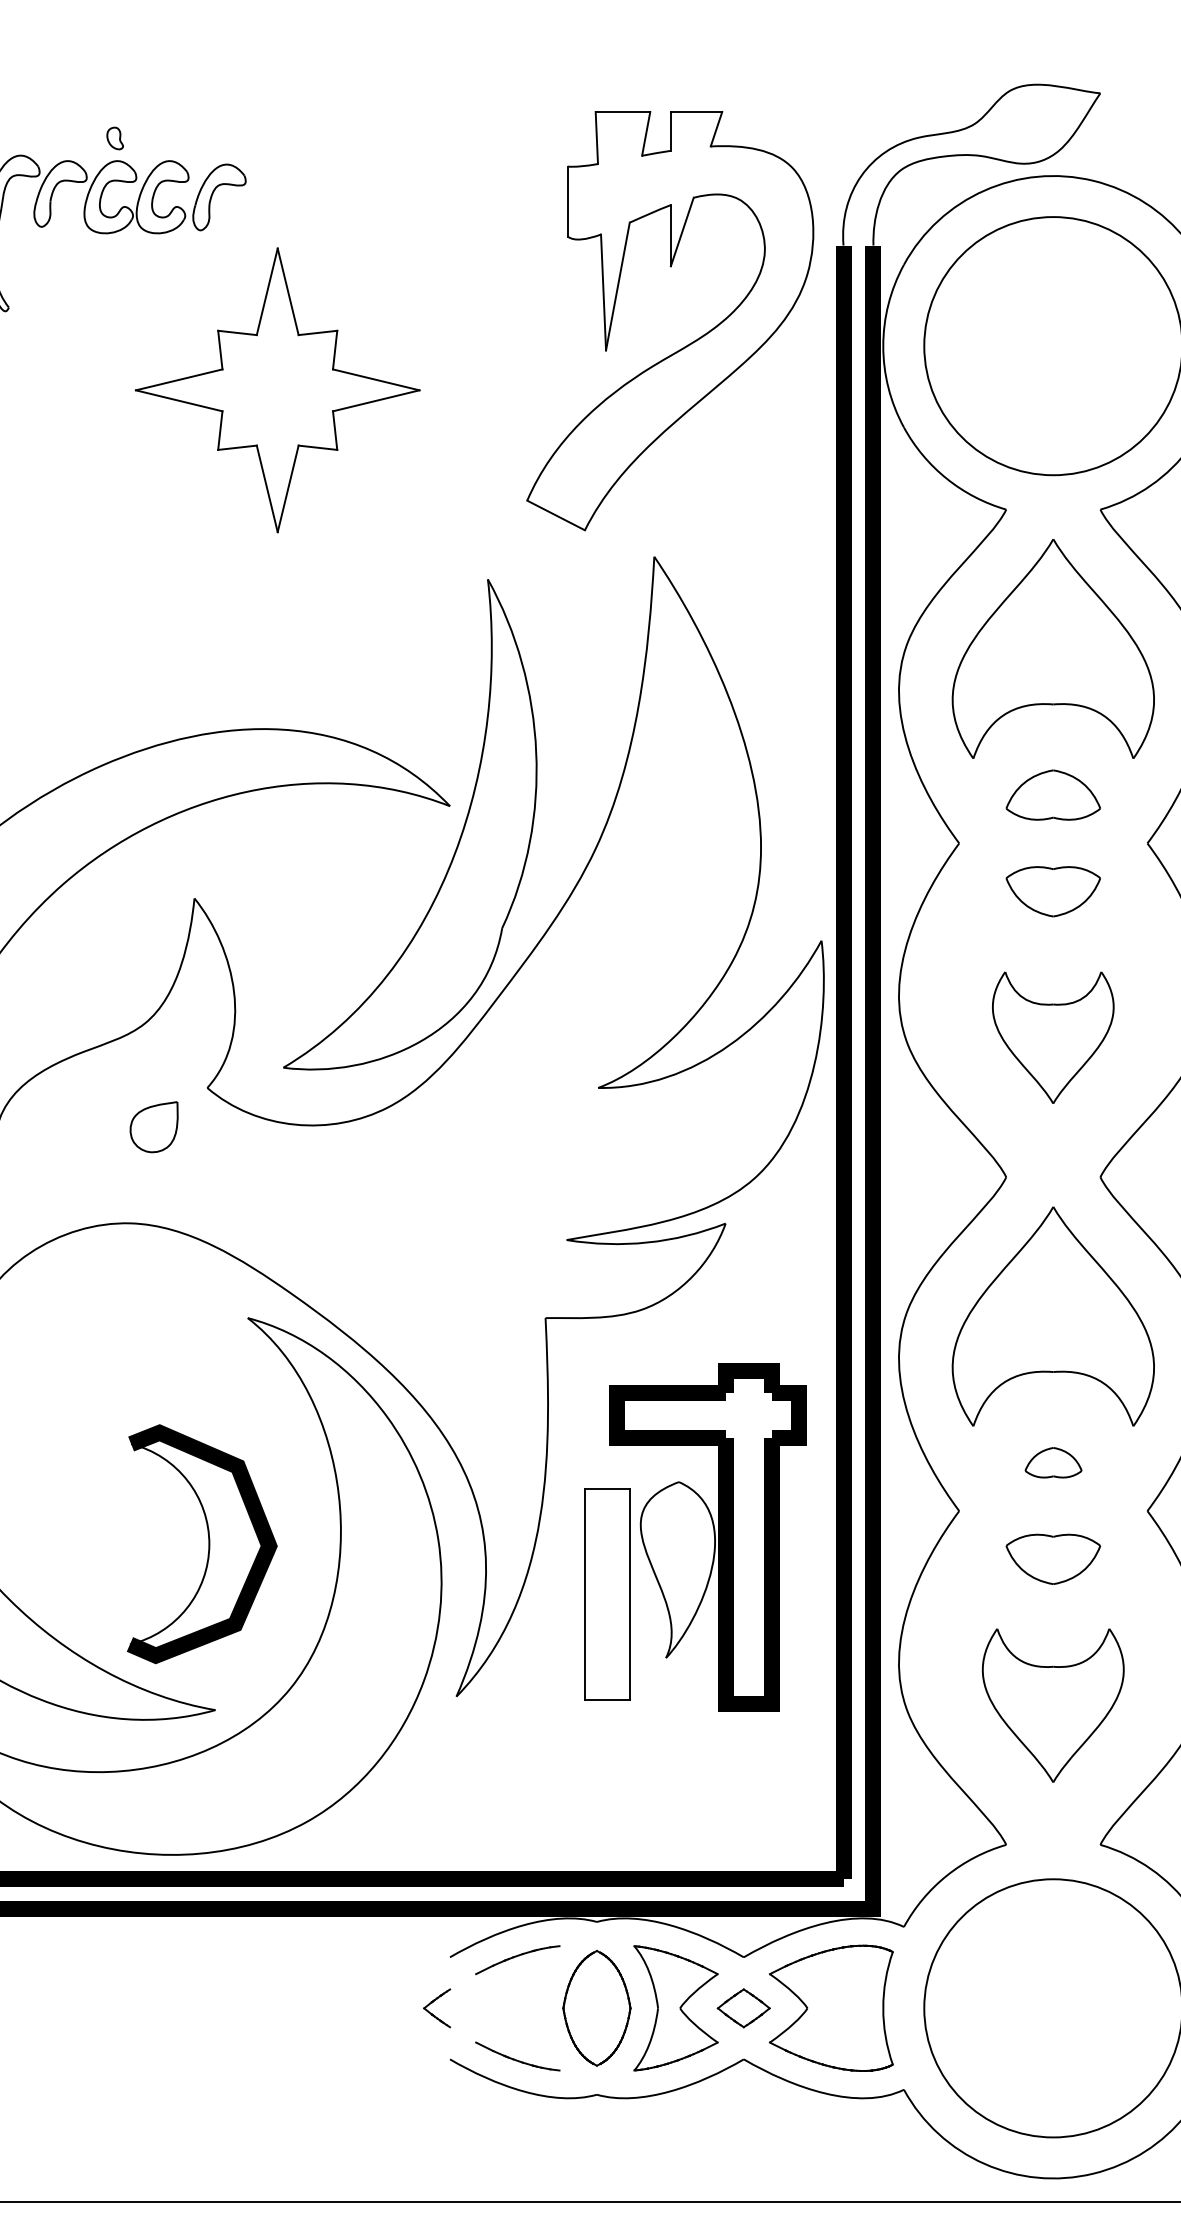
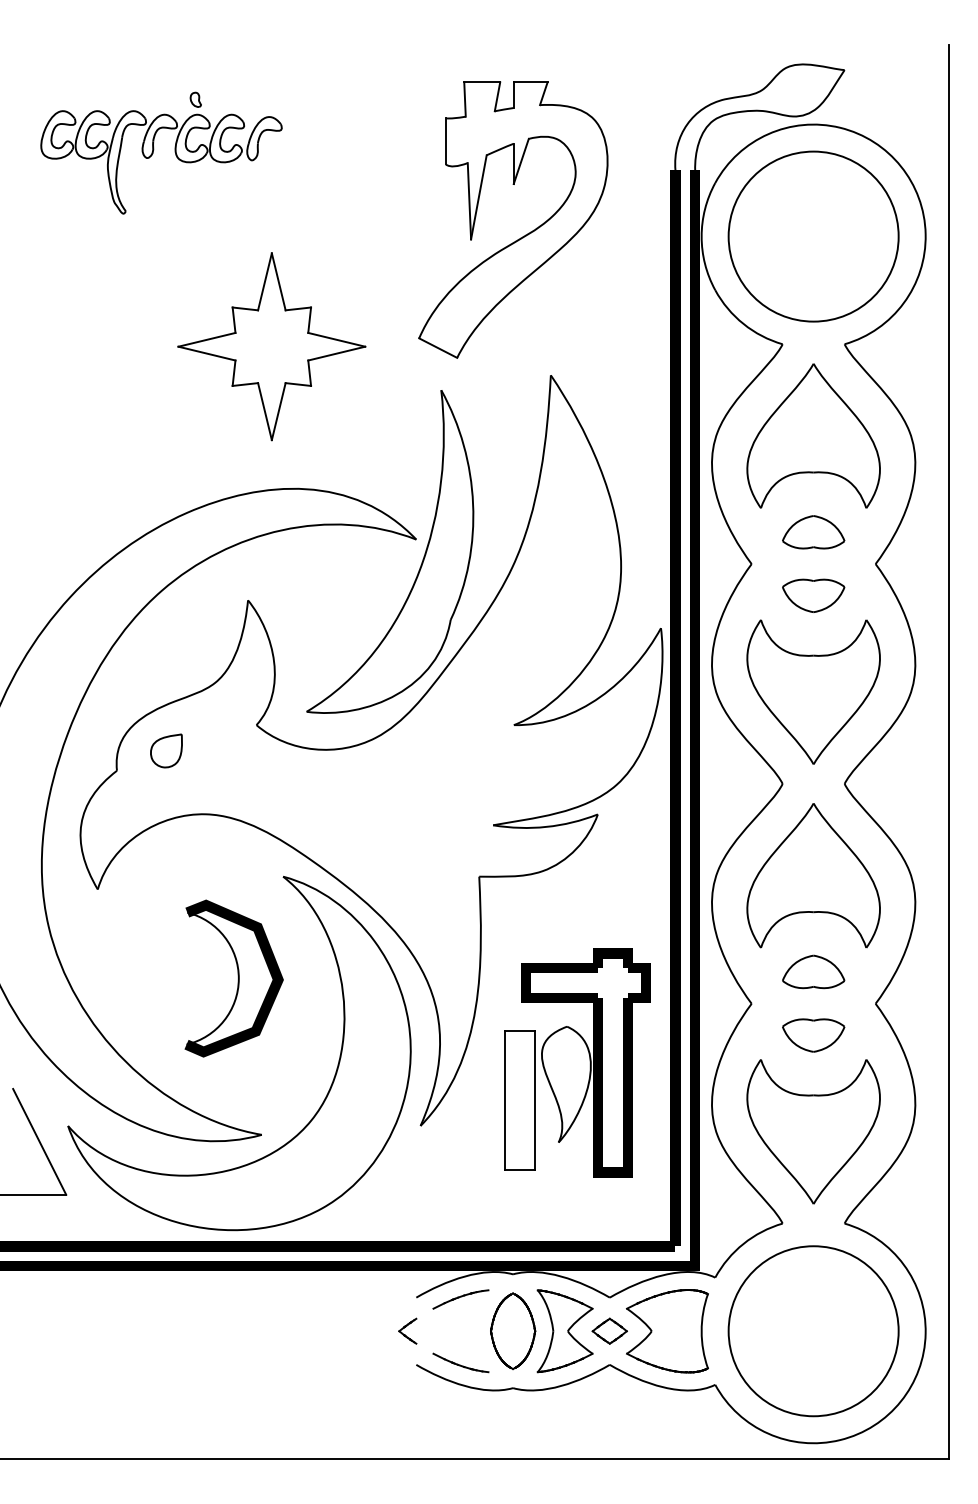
part: (688, 342) -> (525, 234), moved
part: (277, 390) -> (271, 346), moved
part: (1053, 1036) -> (813, 691), size x1.67
part: (154, 1126) -> (166, 750), moved
part: (1053, 1462) -> (813, 971), size x1.67
part: (694, 1536) -> (577, 1062), moved
part: (201, 1544) -> (233, 978), moved
part: (1053, 1705) -> (813, 1131), size x1.43

